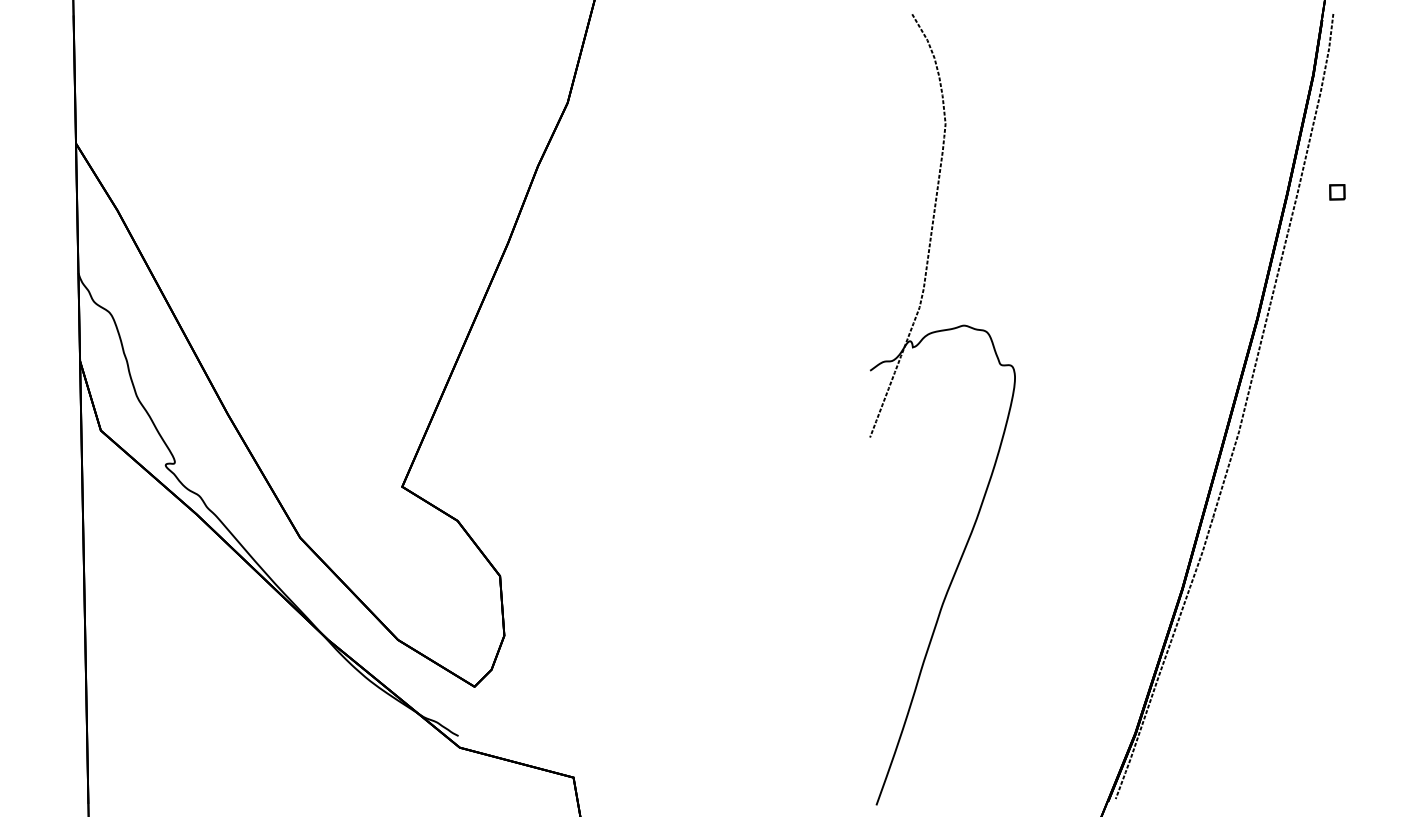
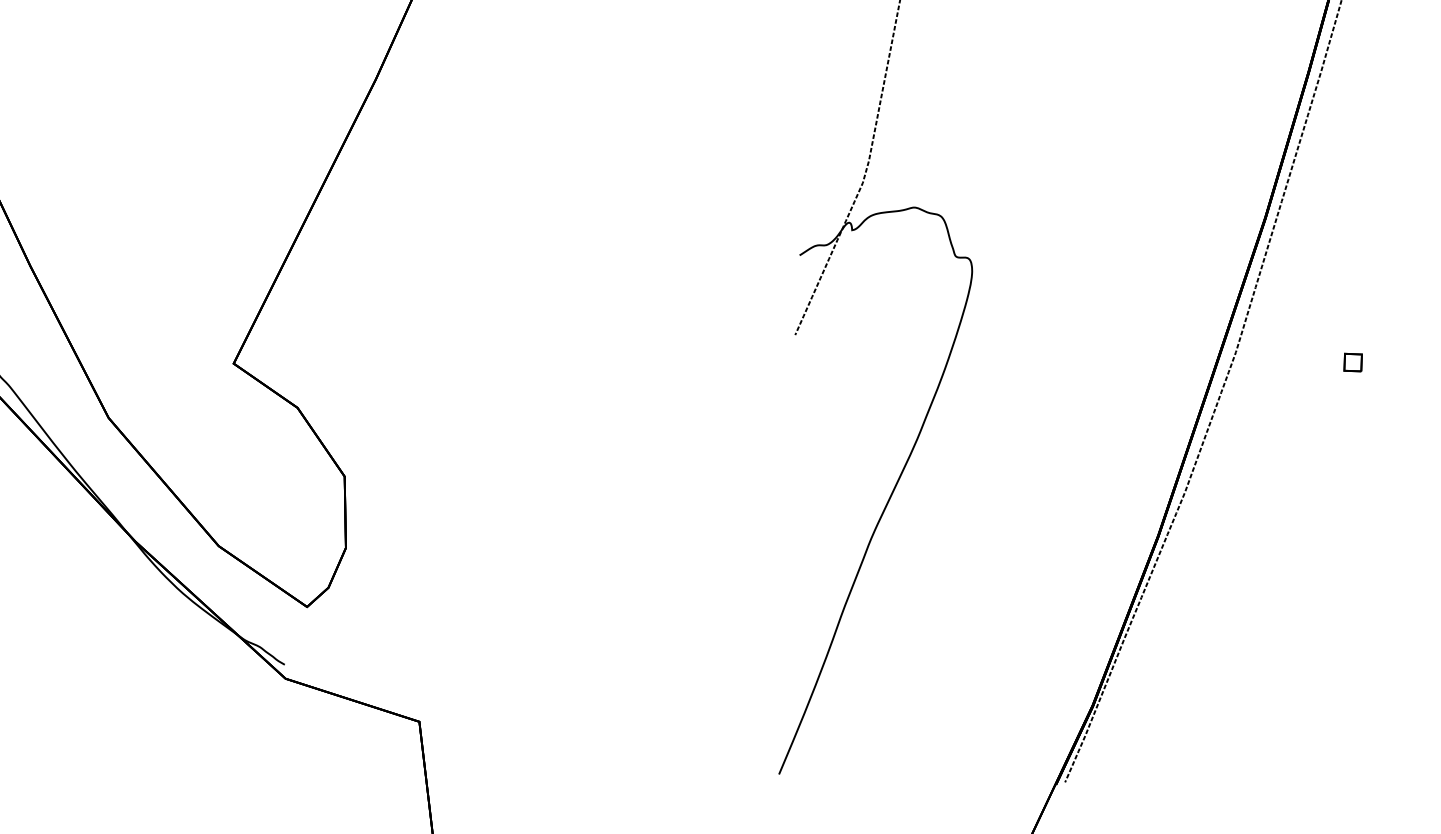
part: (1337, 192) -> (1353, 362), moved

